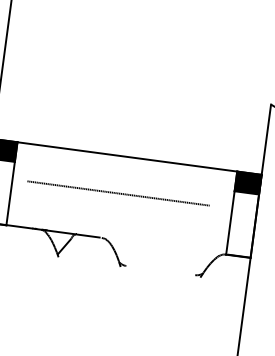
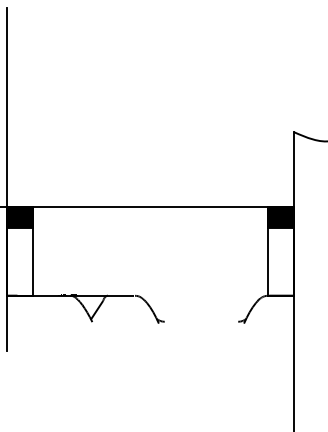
line: (118, 193) -> (146, 246), removed

